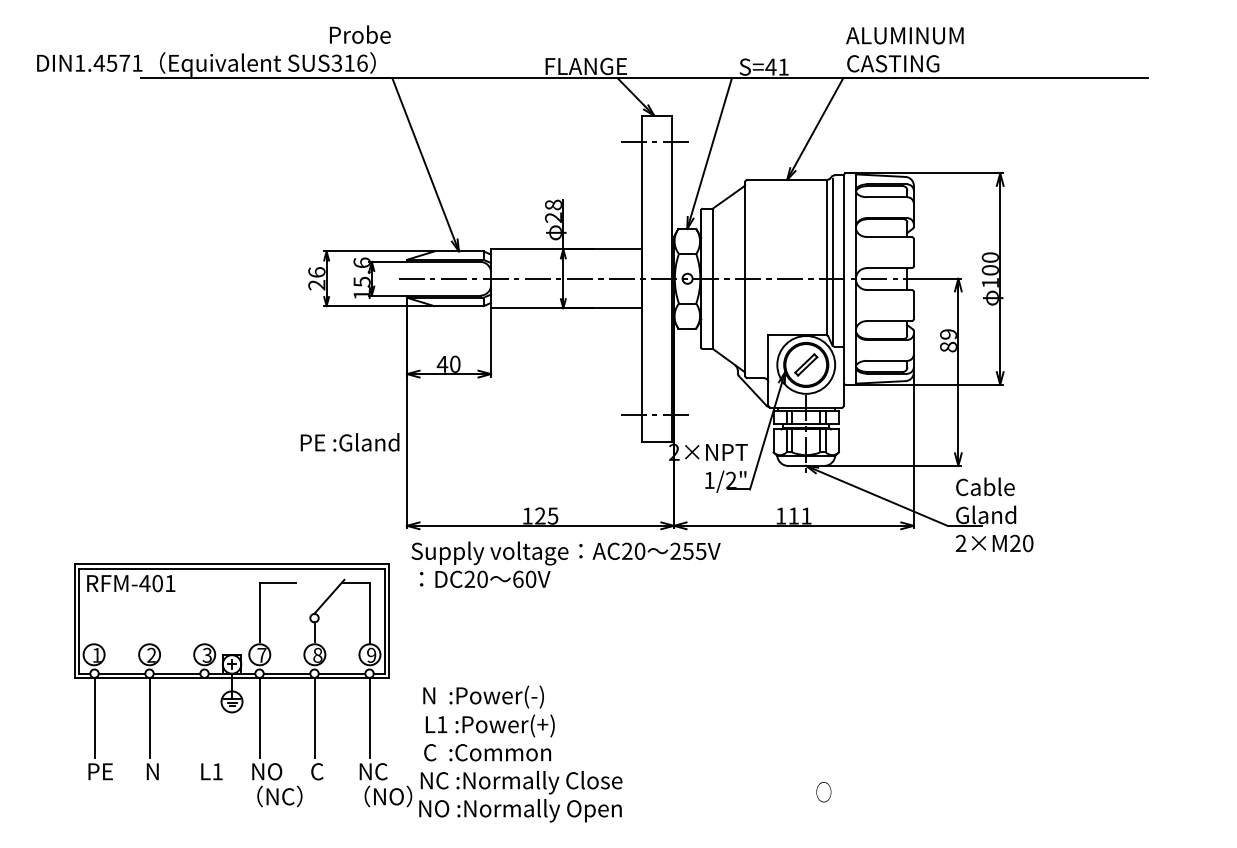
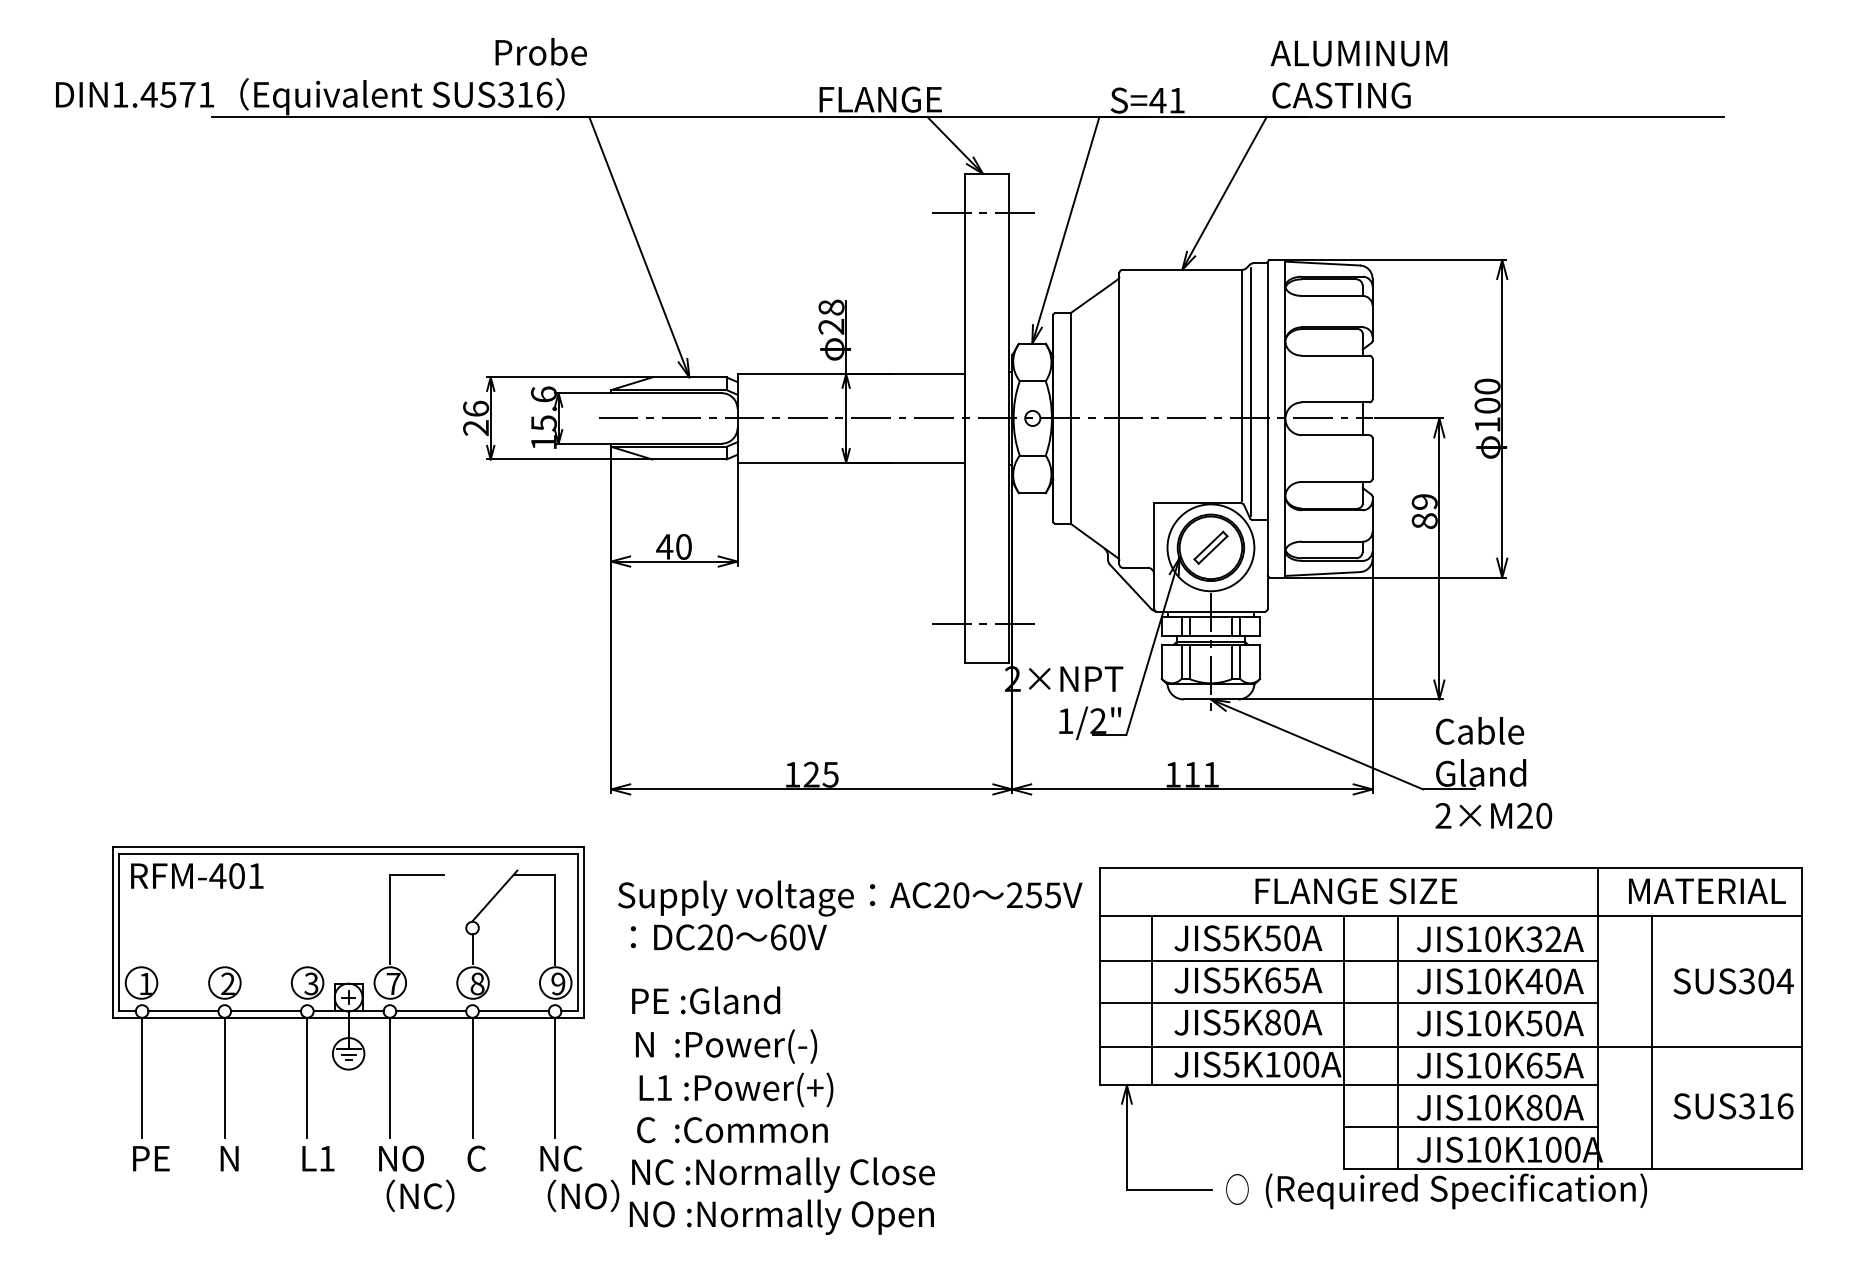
text: (349, 442) -> (705, 1000), moved
text: (565, 564) -> (849, 915), moved
part: (965, 691) -> (1450, 1038), added
line: (204, 717) -> (307, 1077), added

